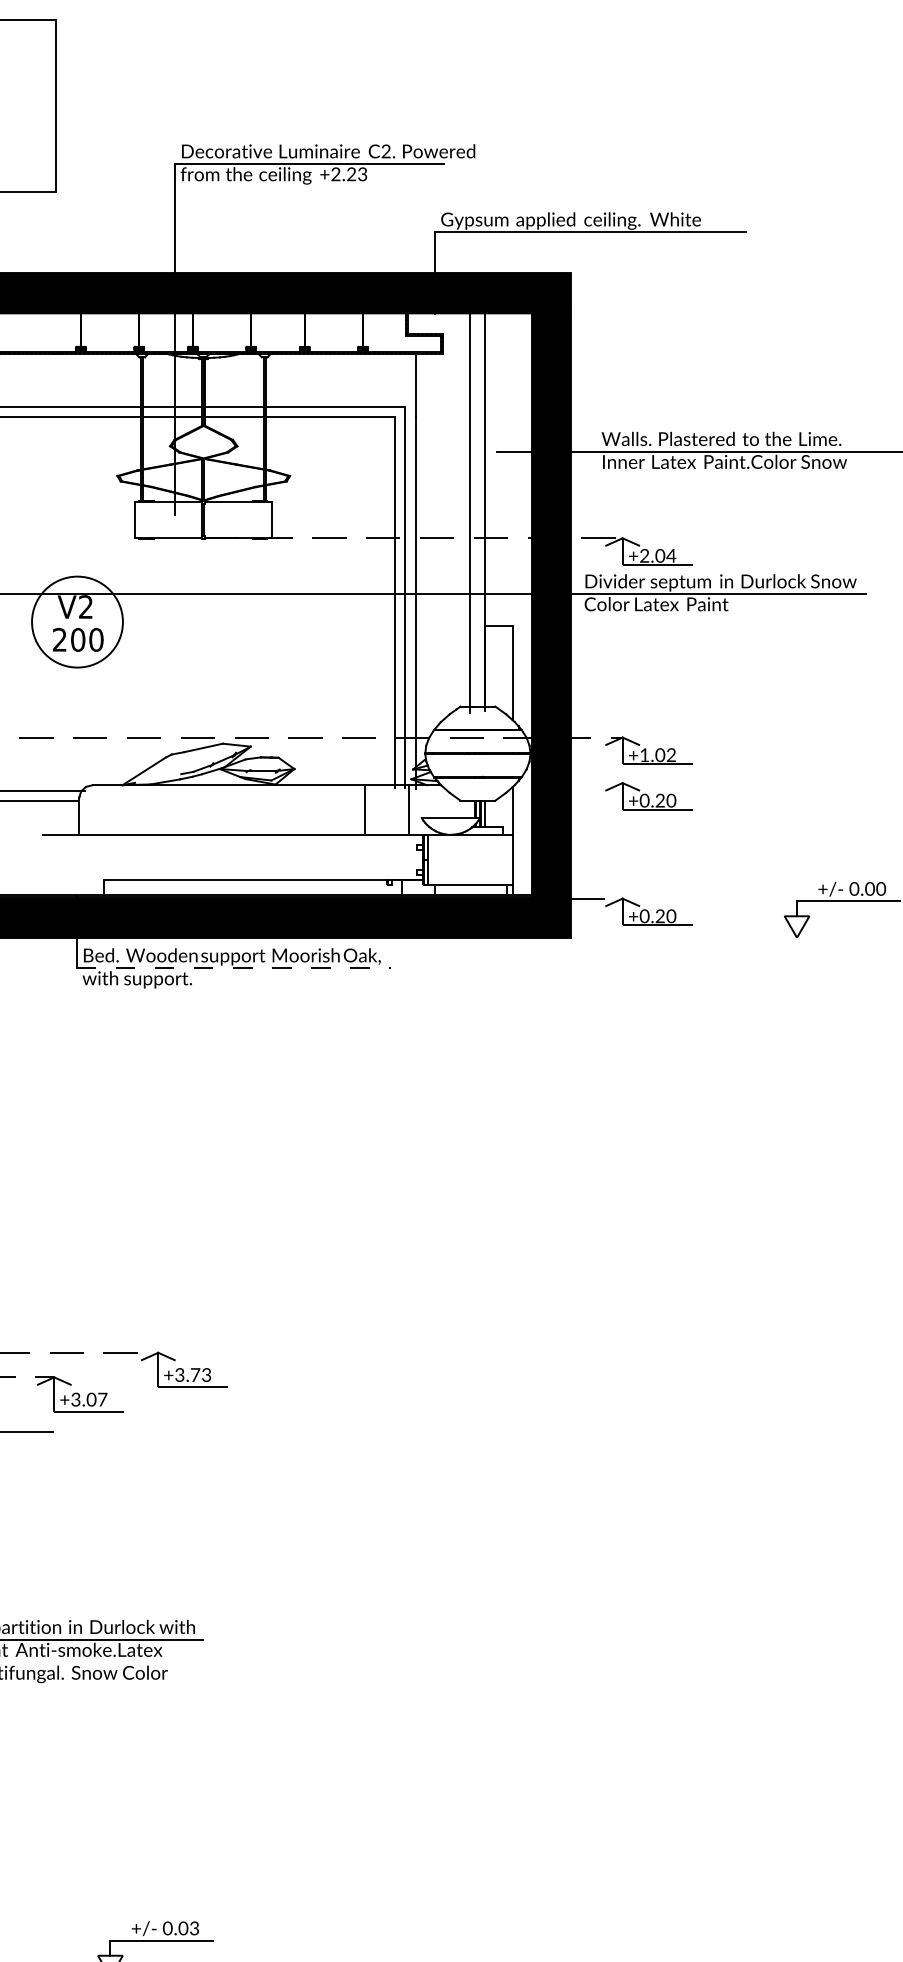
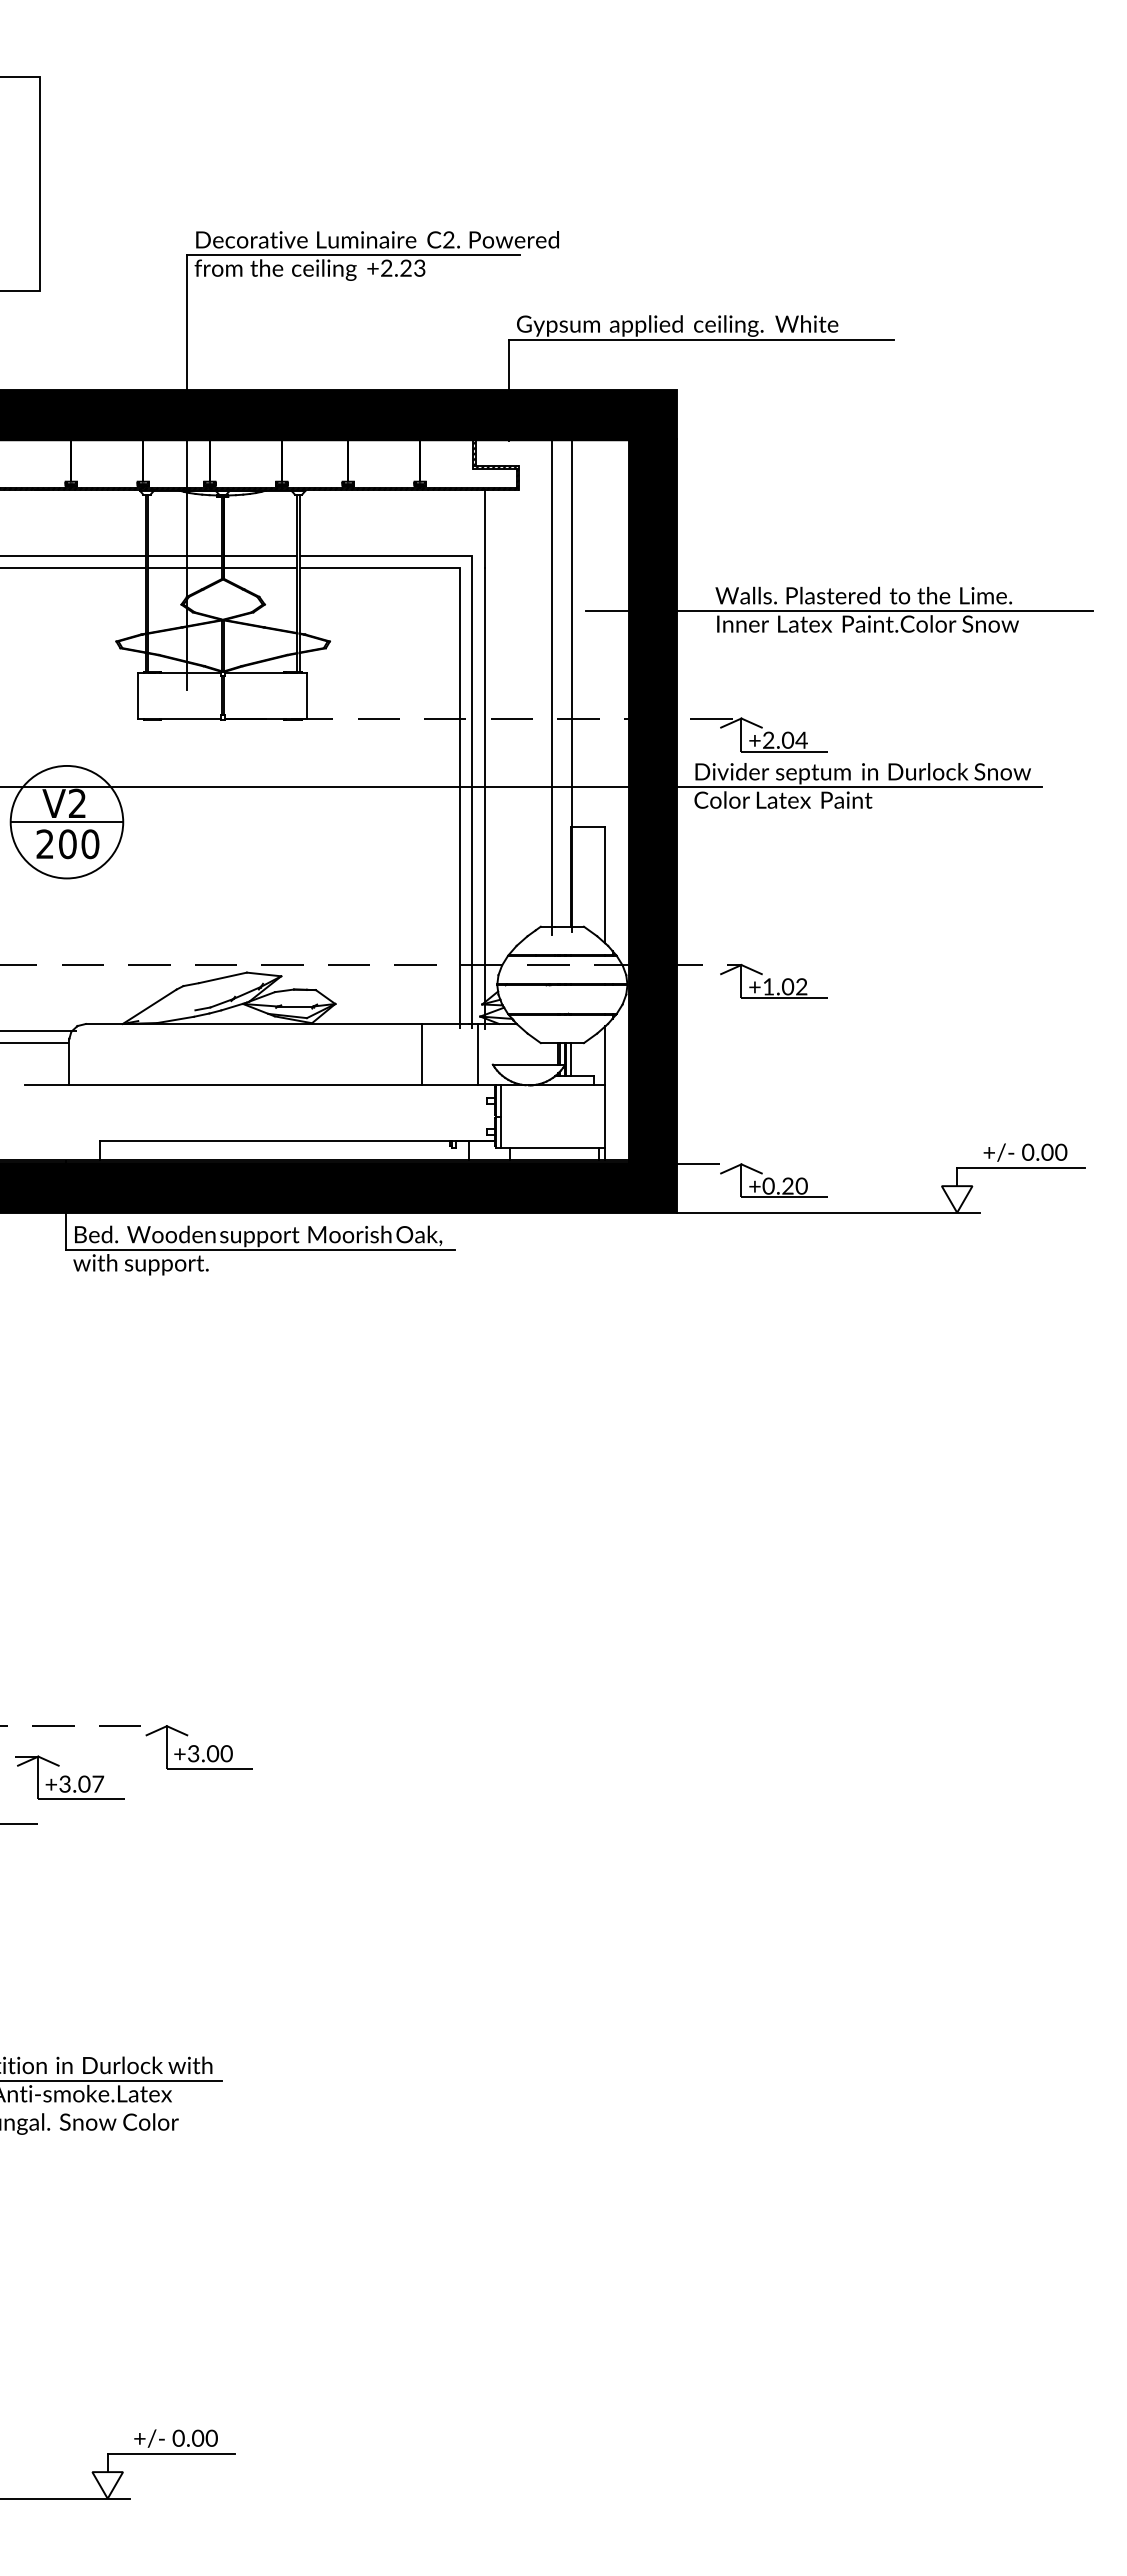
line: (77, 622) -> (66, 822), added
part: (648, 796) -> (773, 1037), removed
line: (693, 937) -> (828, 1212), added
line: (233, 968) -> (260, 1250), dashed -> solid
text: (200, 1374) -> (219, 1753), +3.73 -> +3.00
text: (194, 1928) -> (211, 2438), 0.03 -> 0.00

